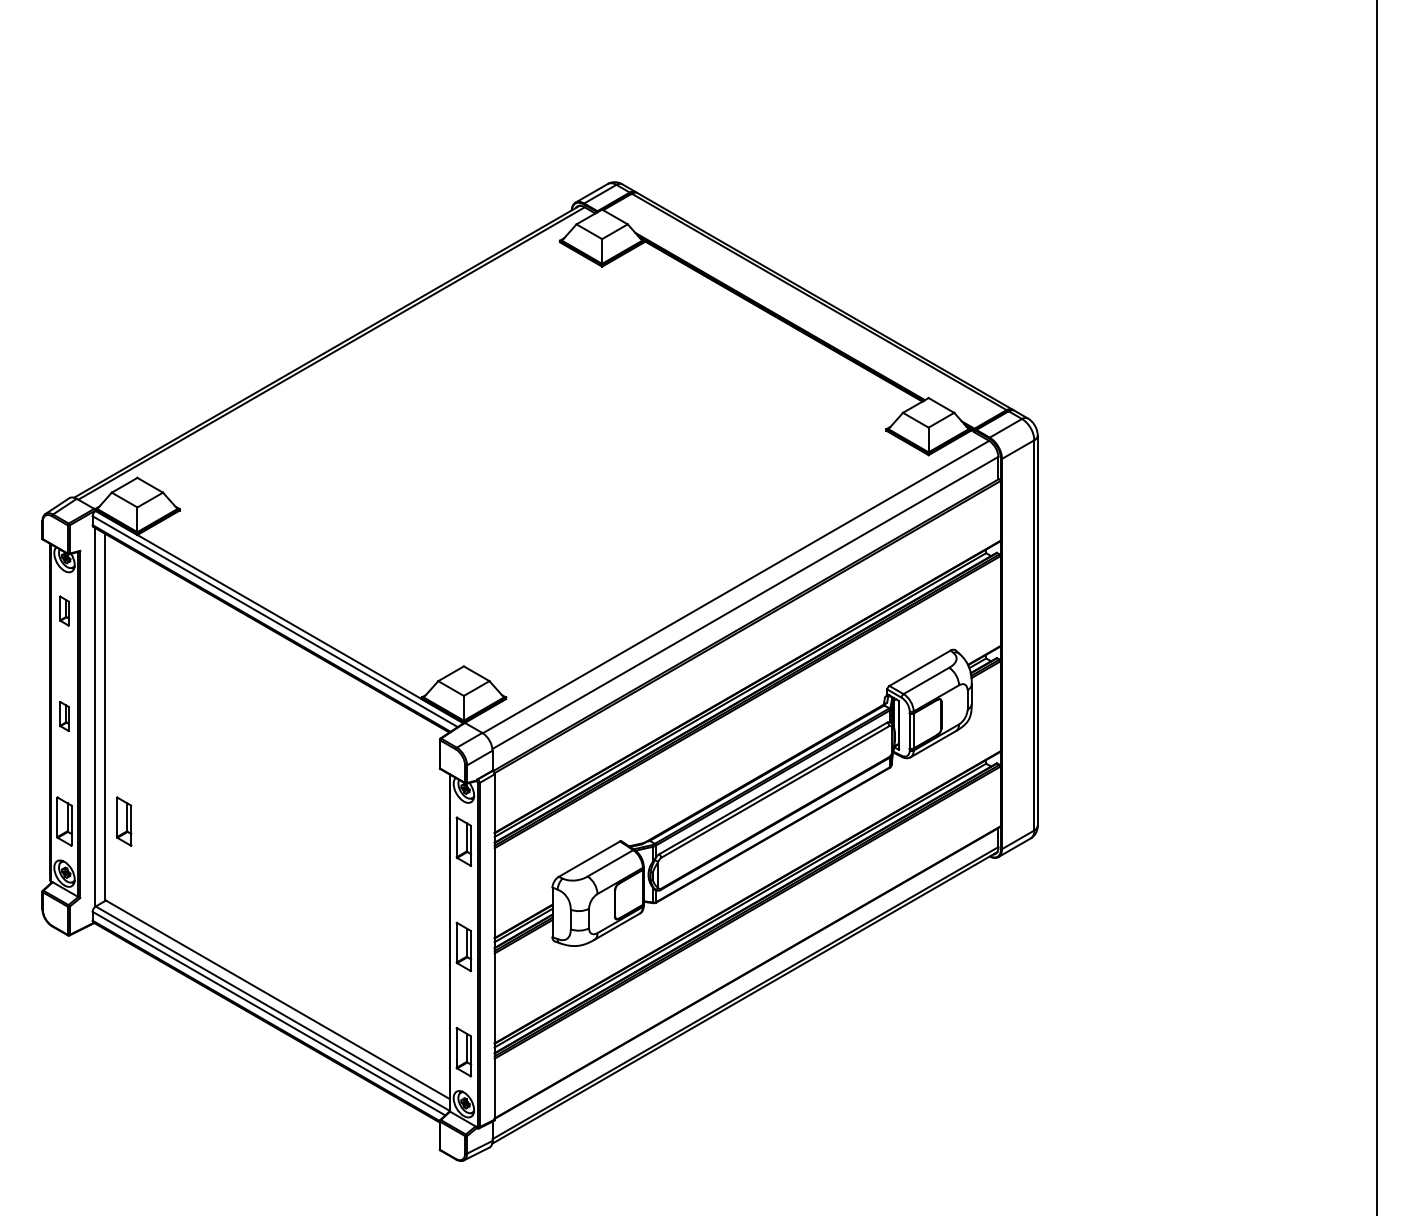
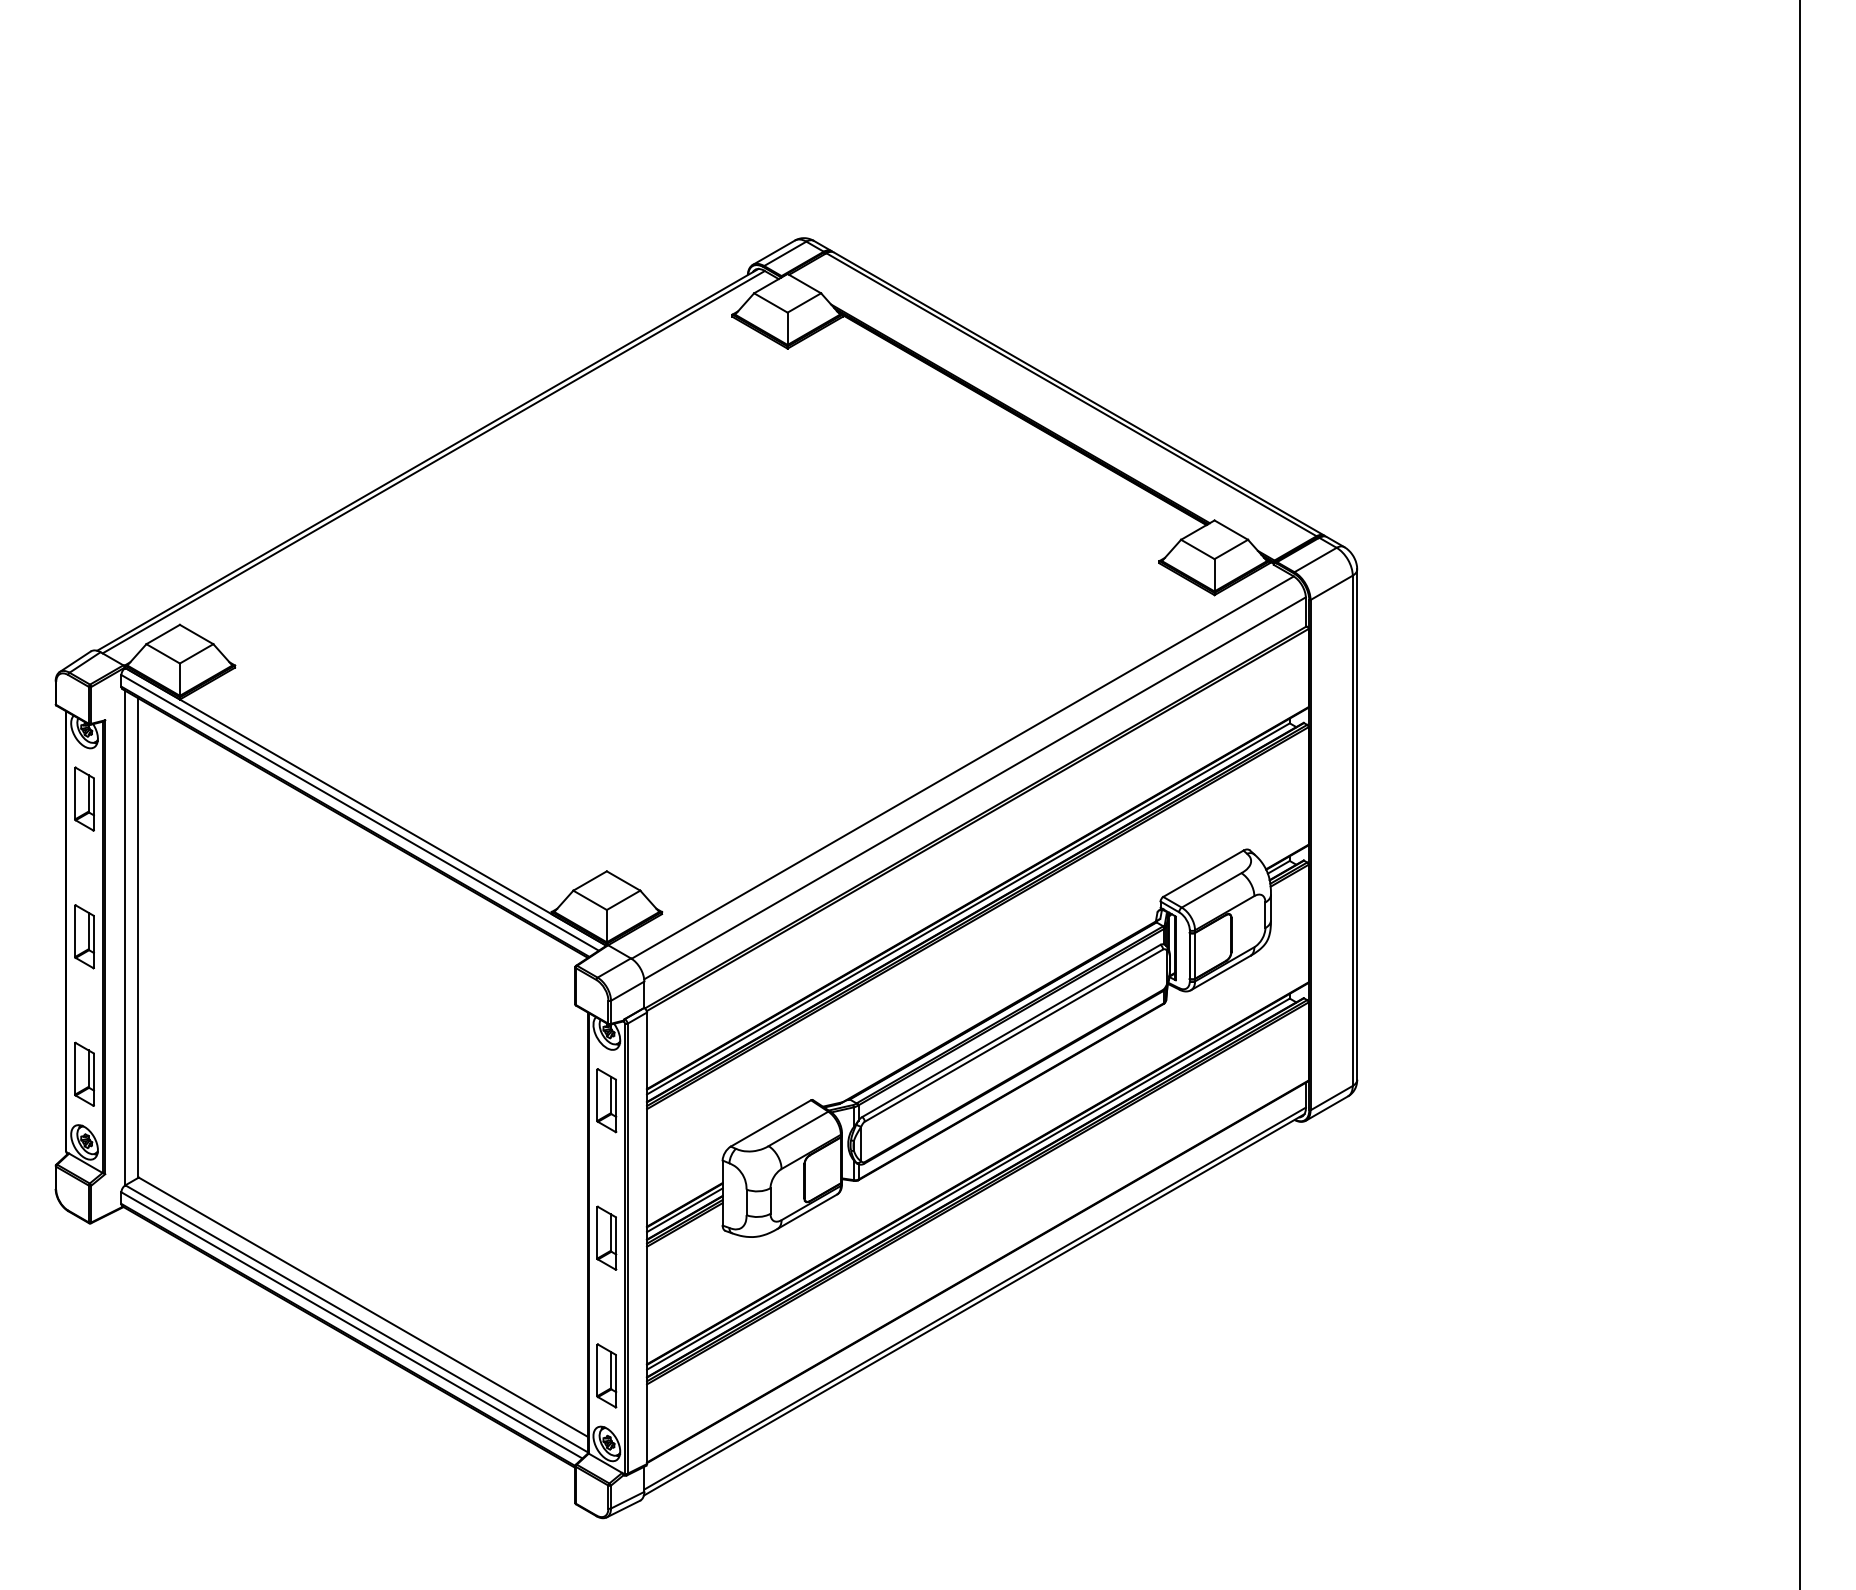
part: (64, 610) -> (84, 798), size x1.67
part: (64, 716) -> (84, 936), size x1.67
part: (124, 820) -> (162, 1073), removed

